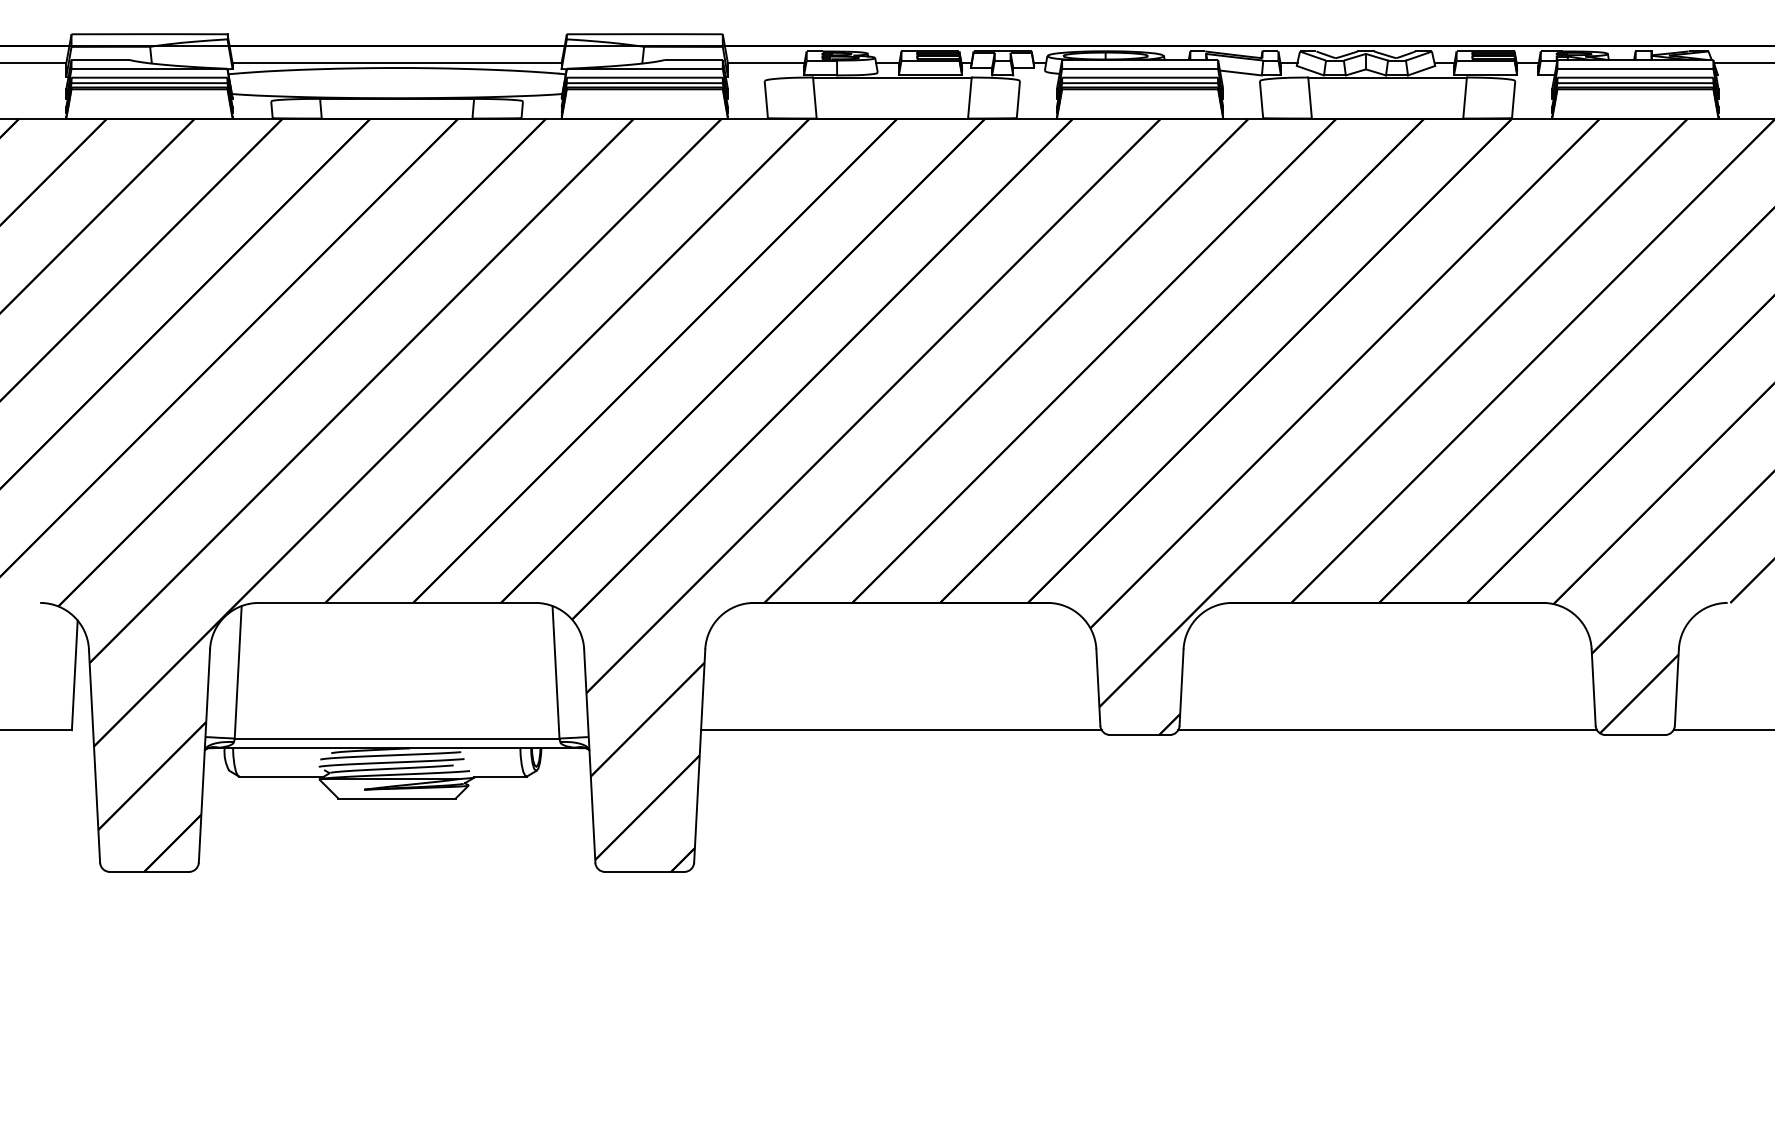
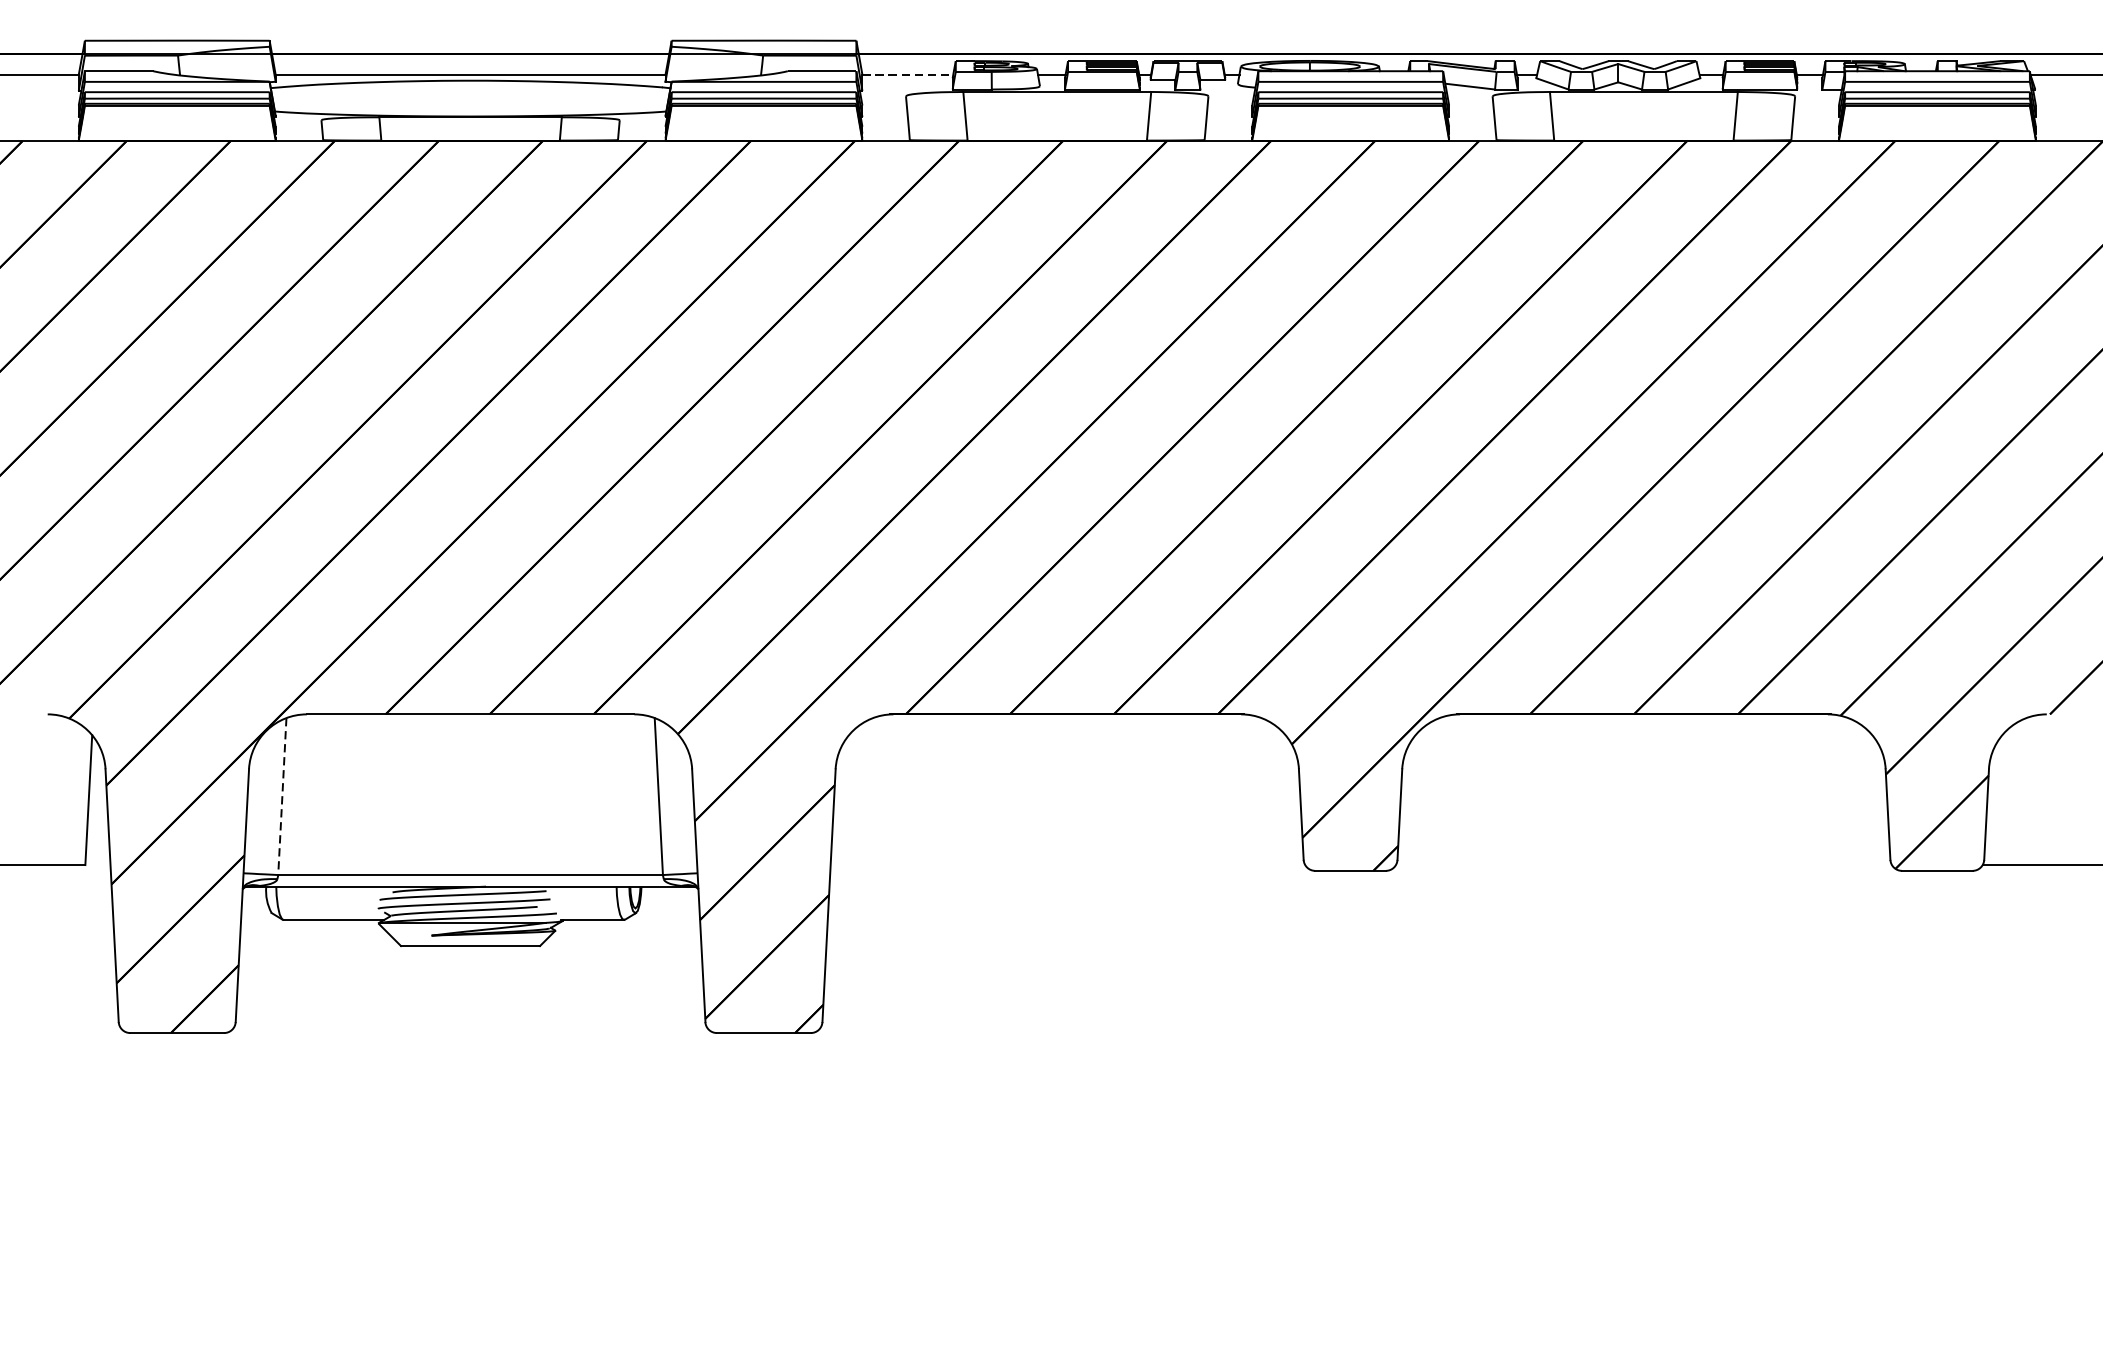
line: (766, 62) -> (908, 74), solid -> dashed
line: (238, 672) -> (282, 796), solid -> dashed
line: (901, 730) -> (1068, 865), removed
line: (1387, 730) -> (1643, 865), removed

